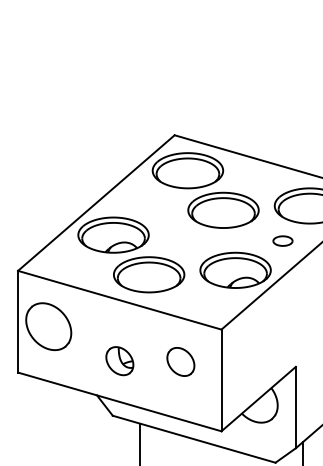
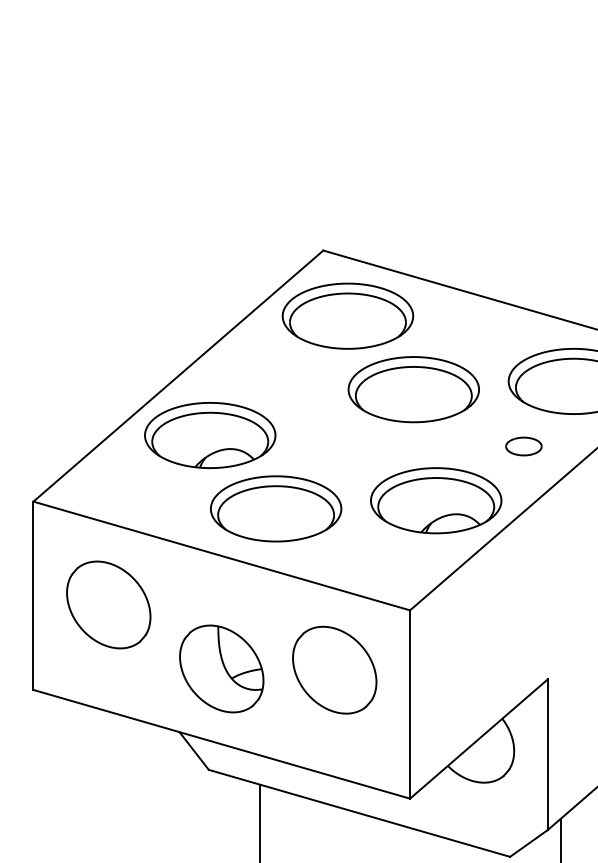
part: (48, 326) -> (108, 604), moved
part: (119, 360) -> (221, 667), size x1.67
part: (180, 361) -> (334, 669), size x1.67

